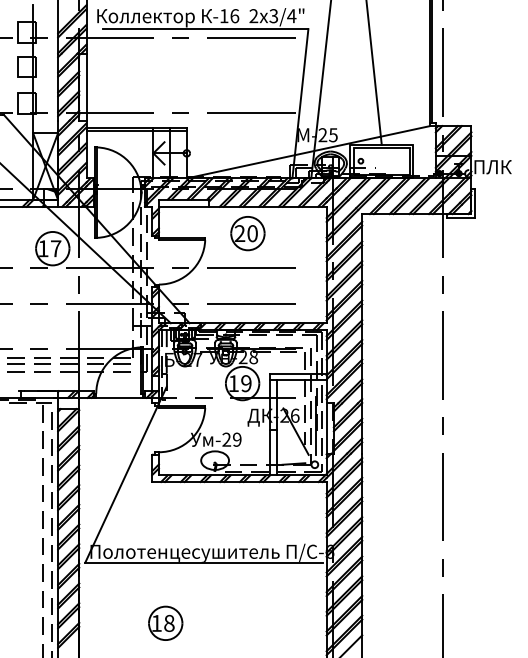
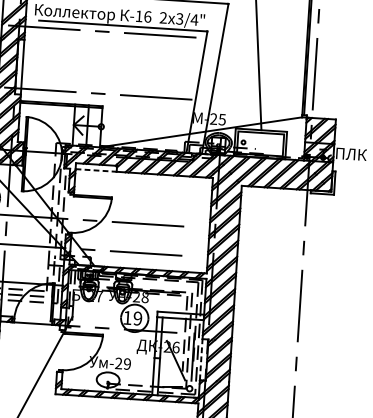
line: (184, 206) -> (96, 170), solid -> dashed
part: (247, 233) -> (146, 195), removed
line: (326, 428) -> (201, 359), solid -> dashed

